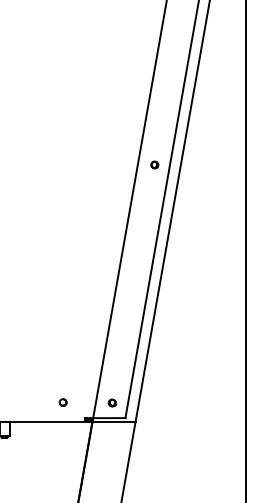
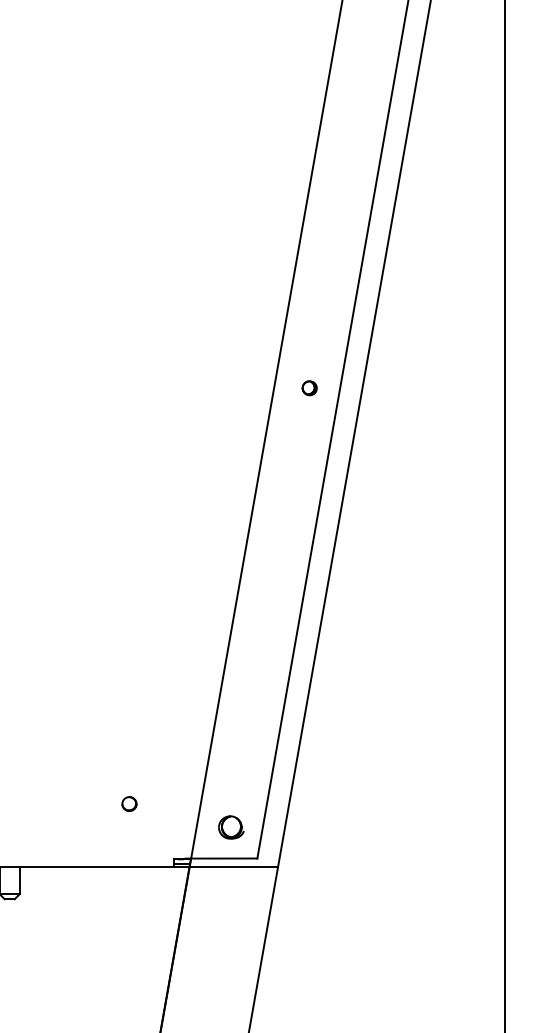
part: (154, 164) -> (308, 387), moved
part: (62, 402) -> (128, 803), moved
part: (111, 402) -> (228, 826), size x1.6

